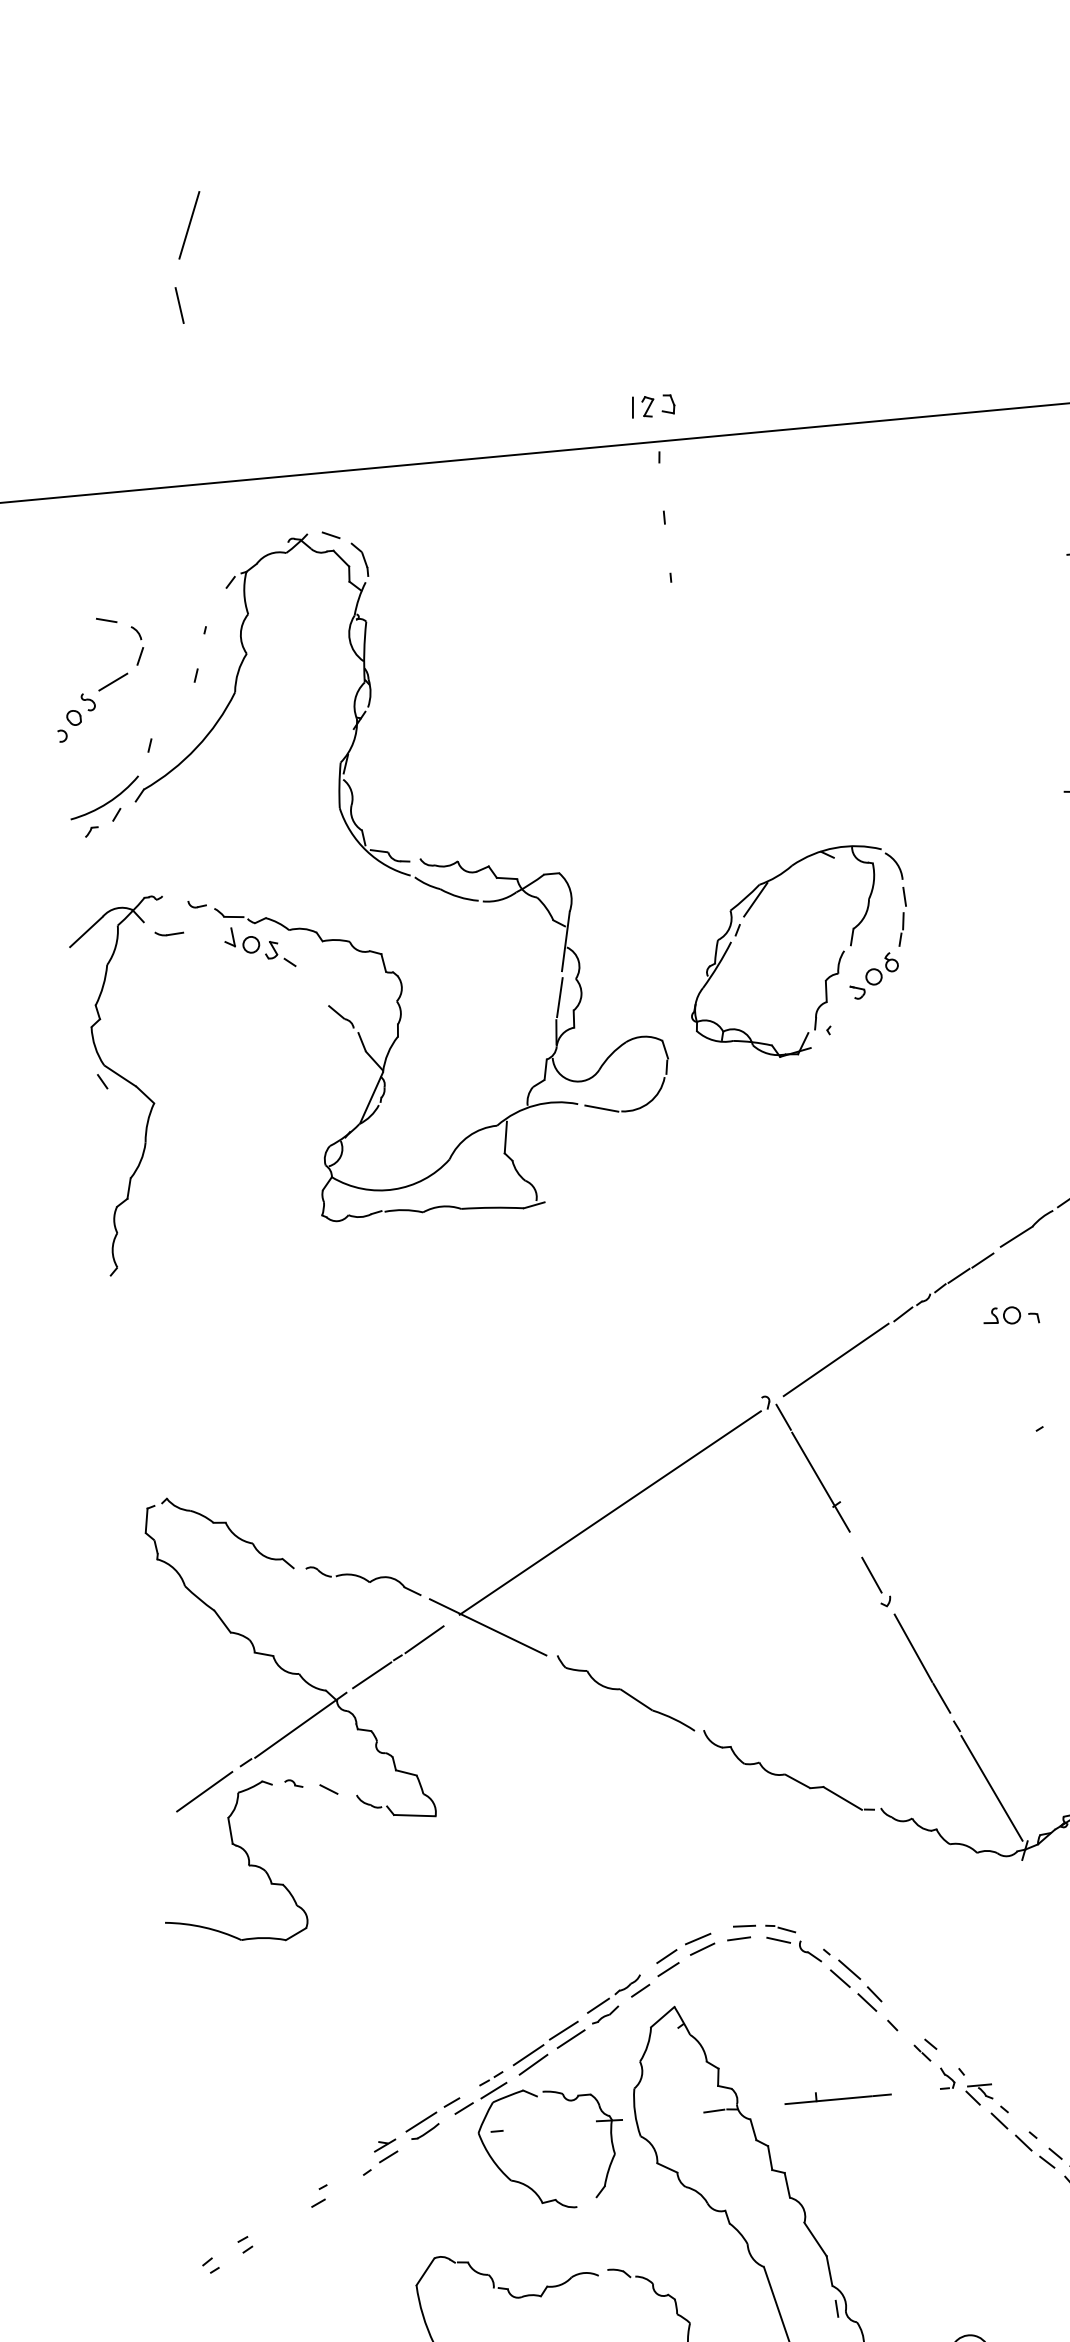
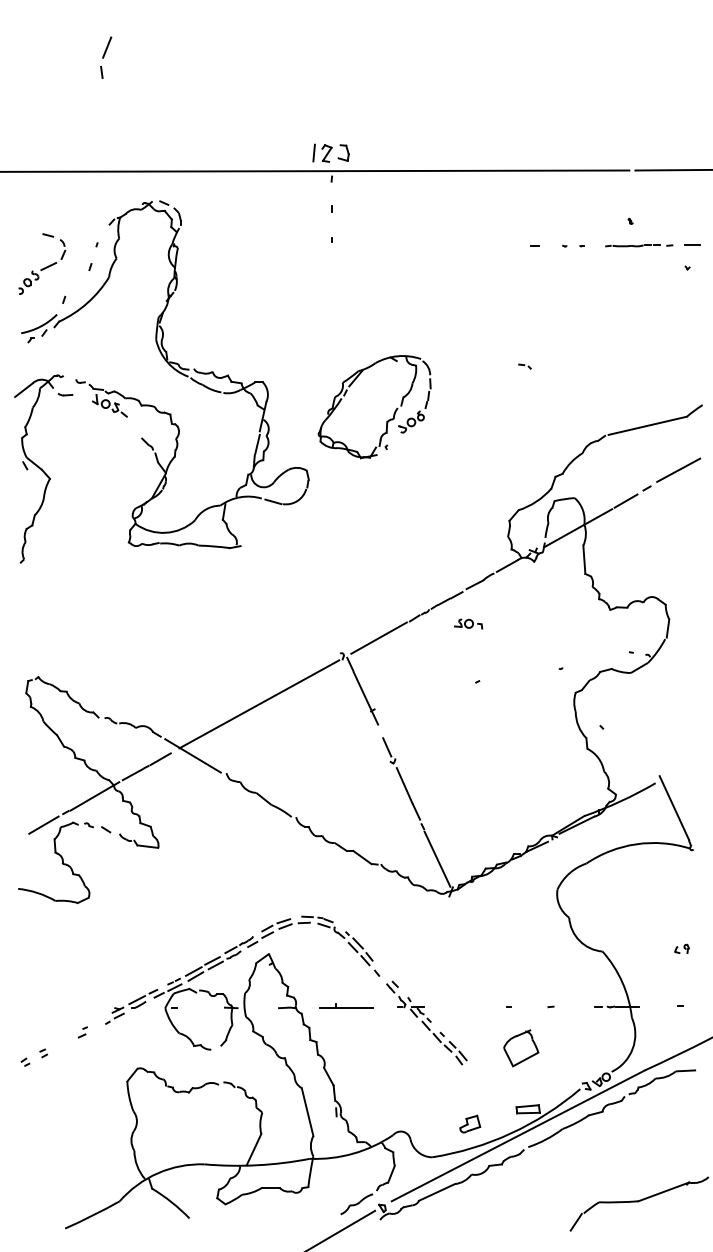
part: (190, 256) -> (106, 57), size x0.62
part: (651, 404) -> (330, 152), size x1.67
part: (826, 977) -> (387, 420), moved

